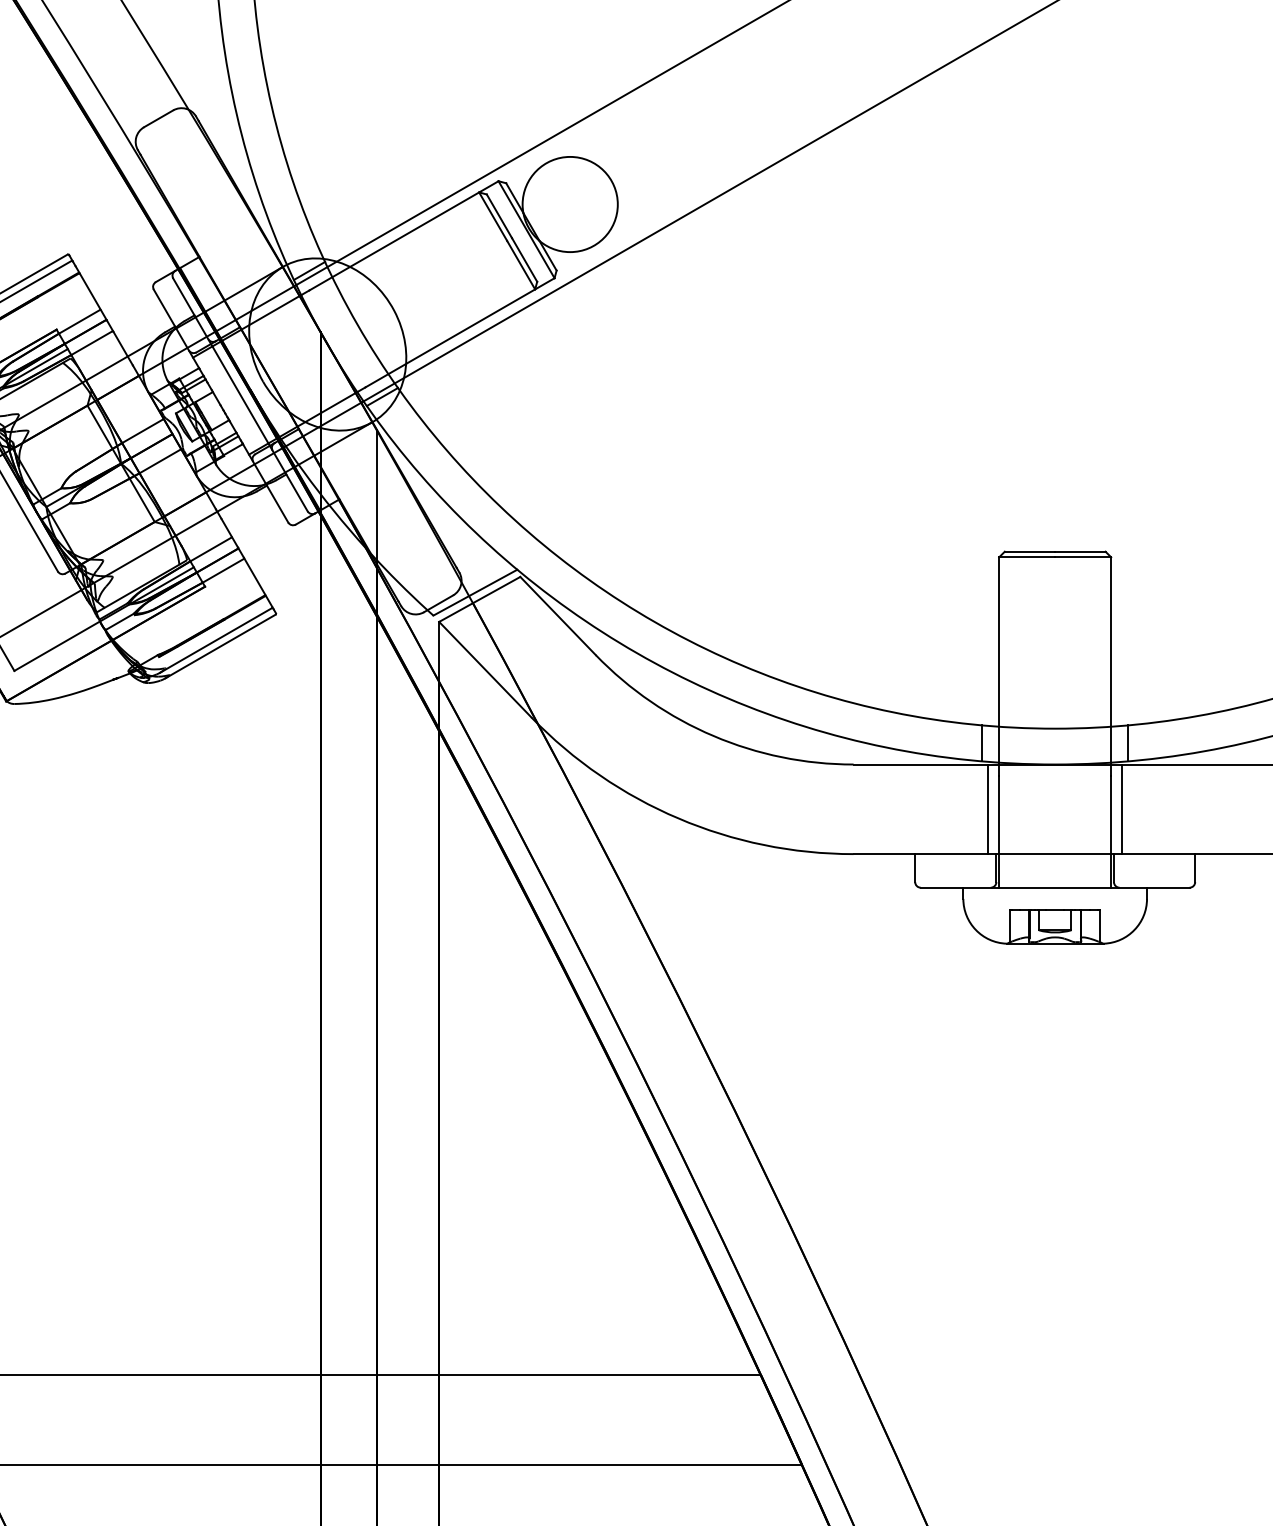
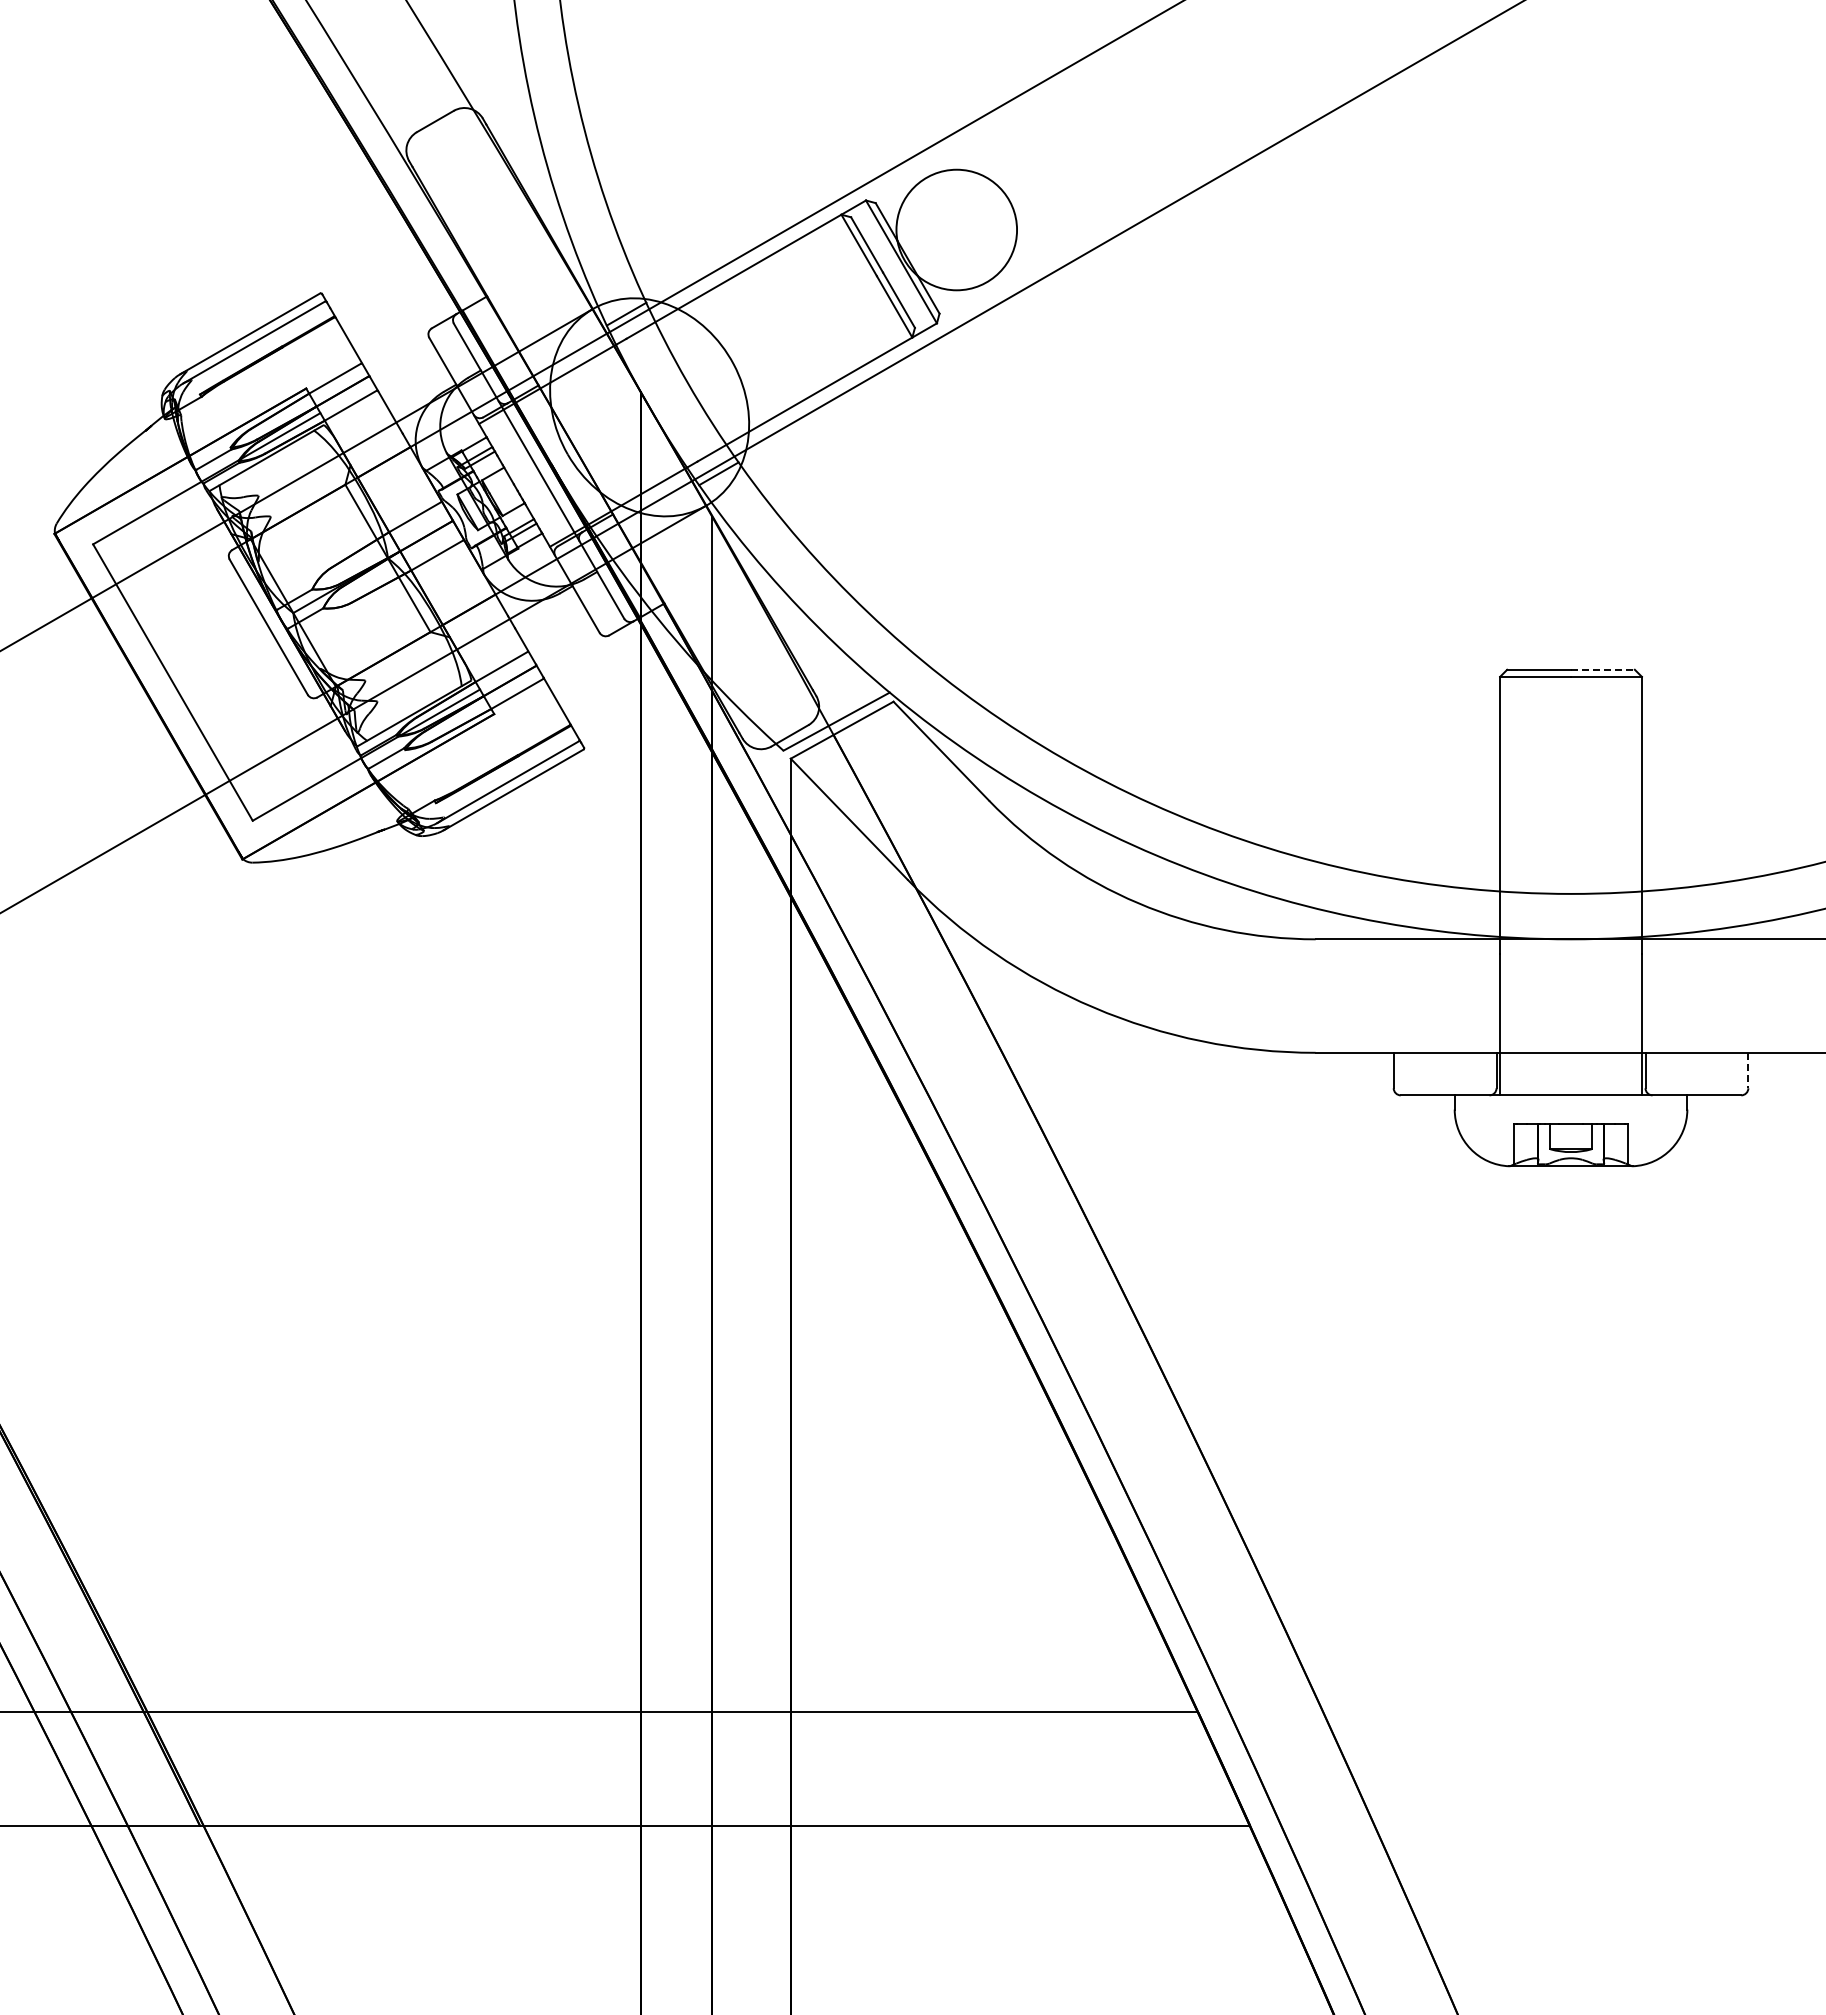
line: (1080, 551) -> (1602, 669), solid -> dashed
line: (982, 743) -> (1478, 912), removed
line: (1128, 743) -> (1663, 912), removed
line: (987, 808) -> (1485, 995), removed
line: (1122, 808) -> (1656, 995), removed
line: (1195, 868) -> (1748, 1070), solid -> dashed

